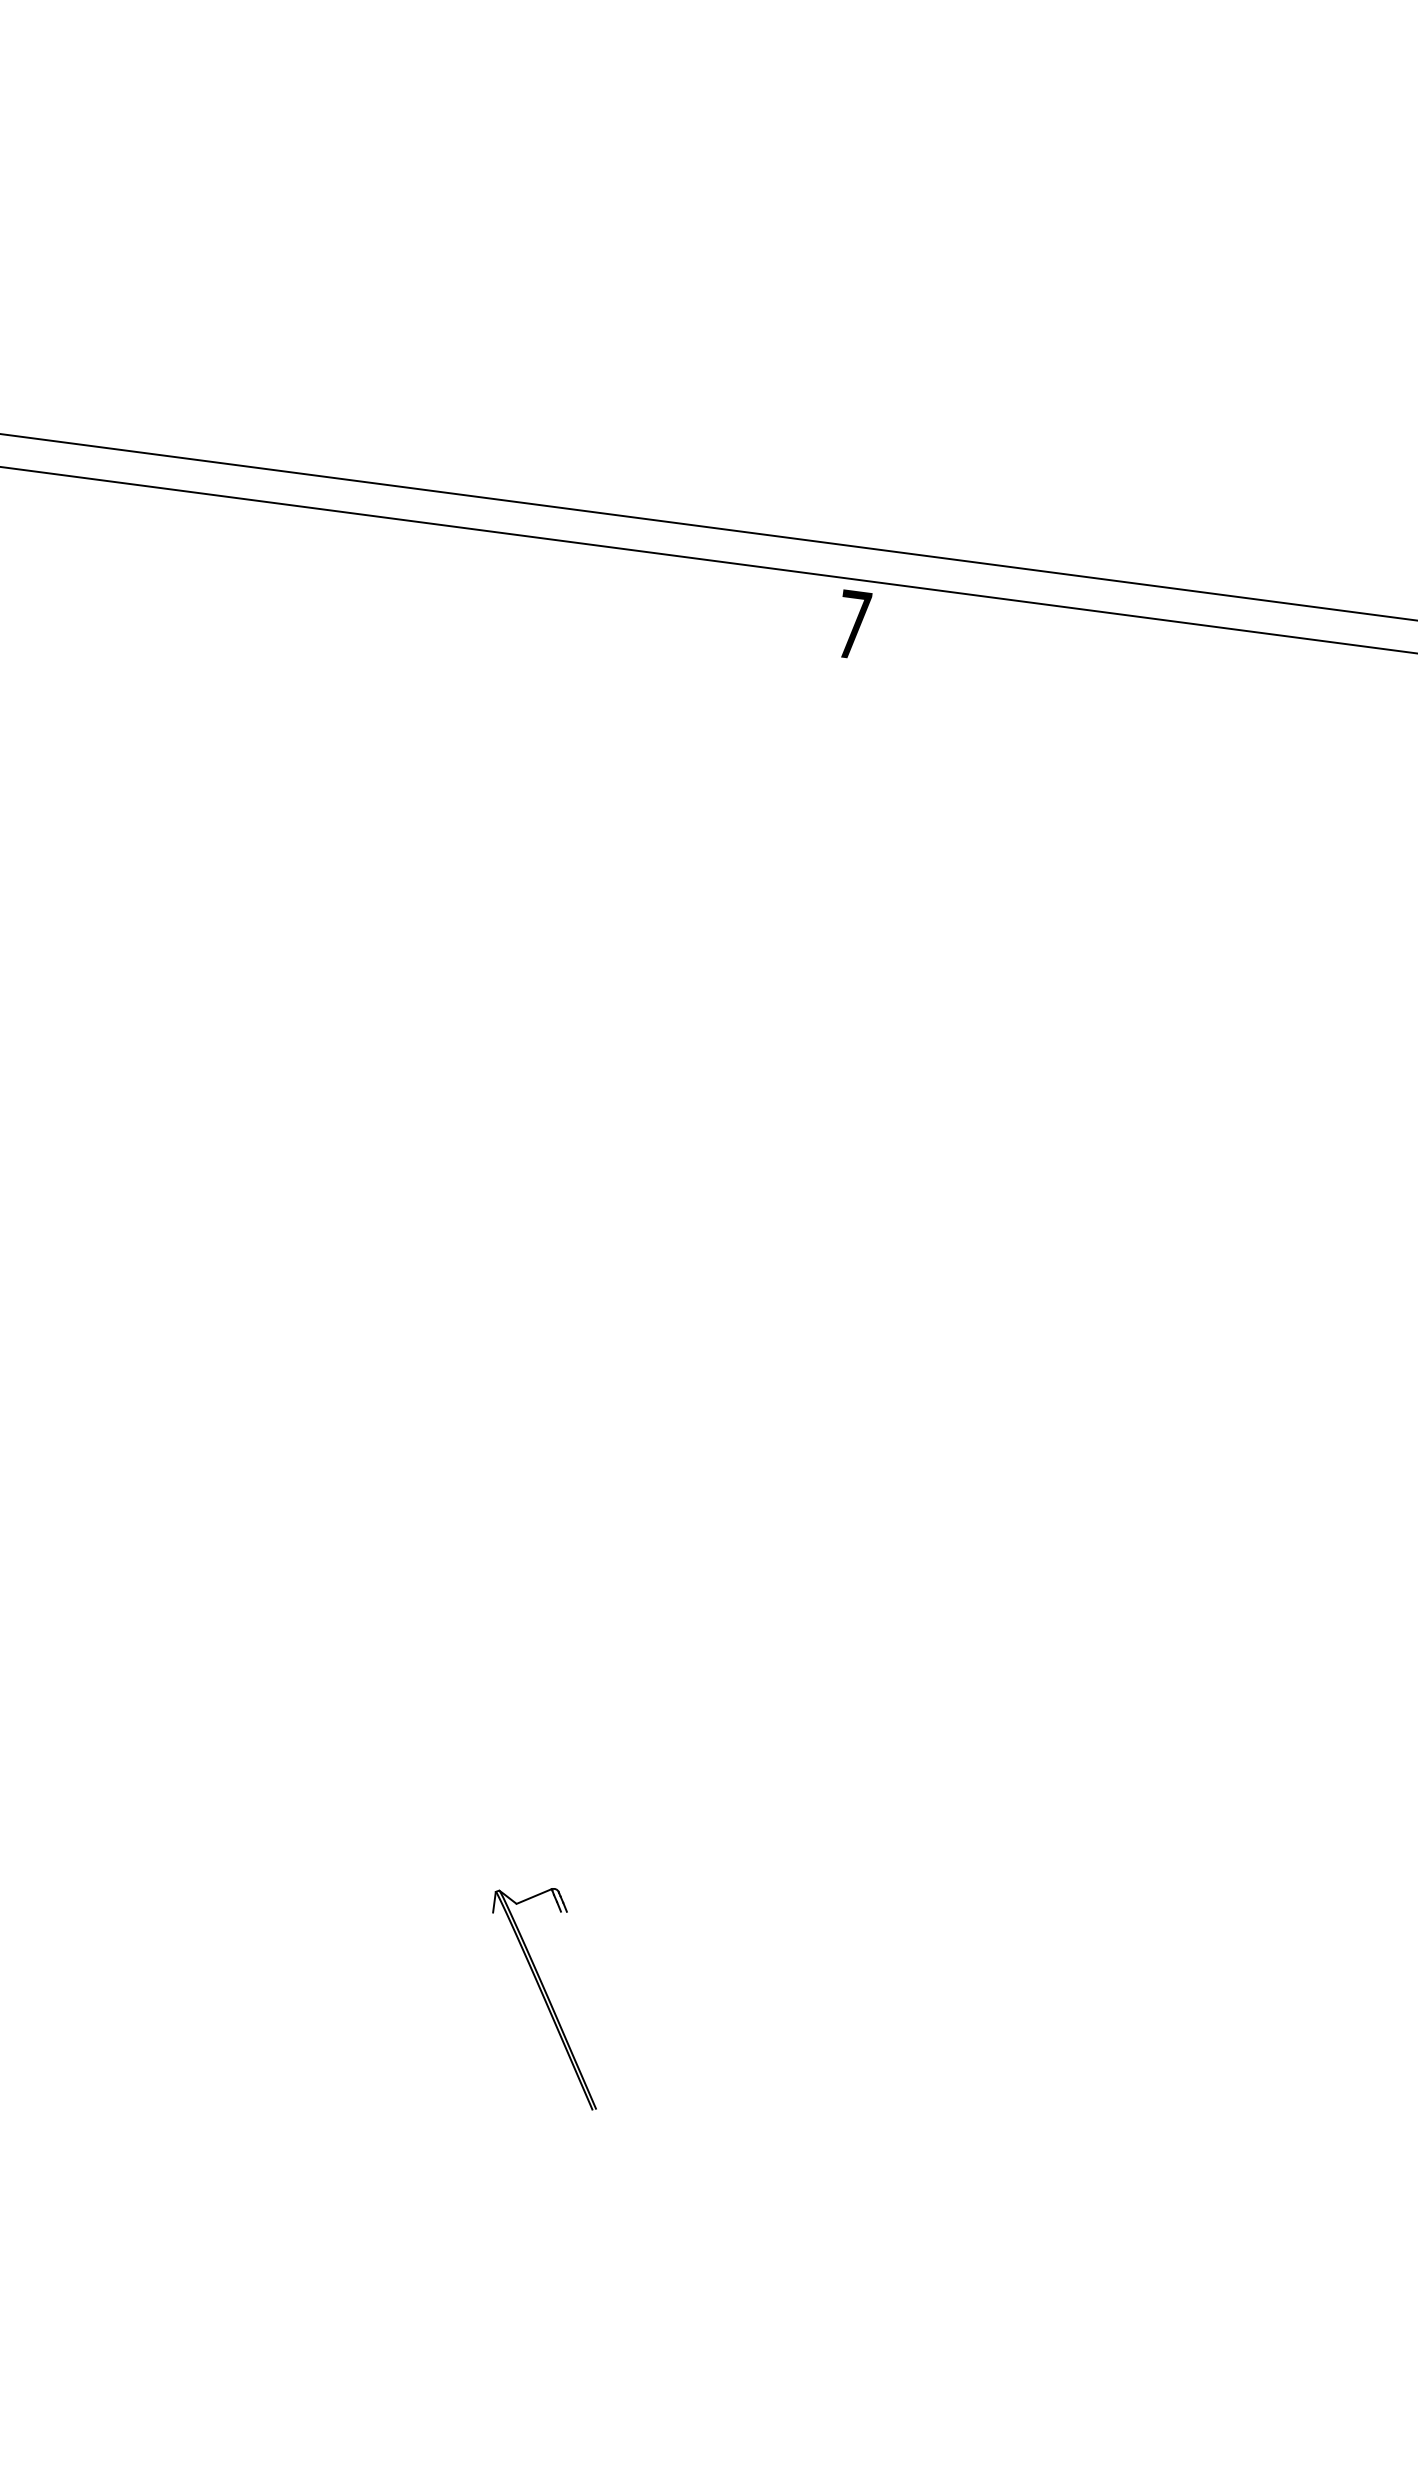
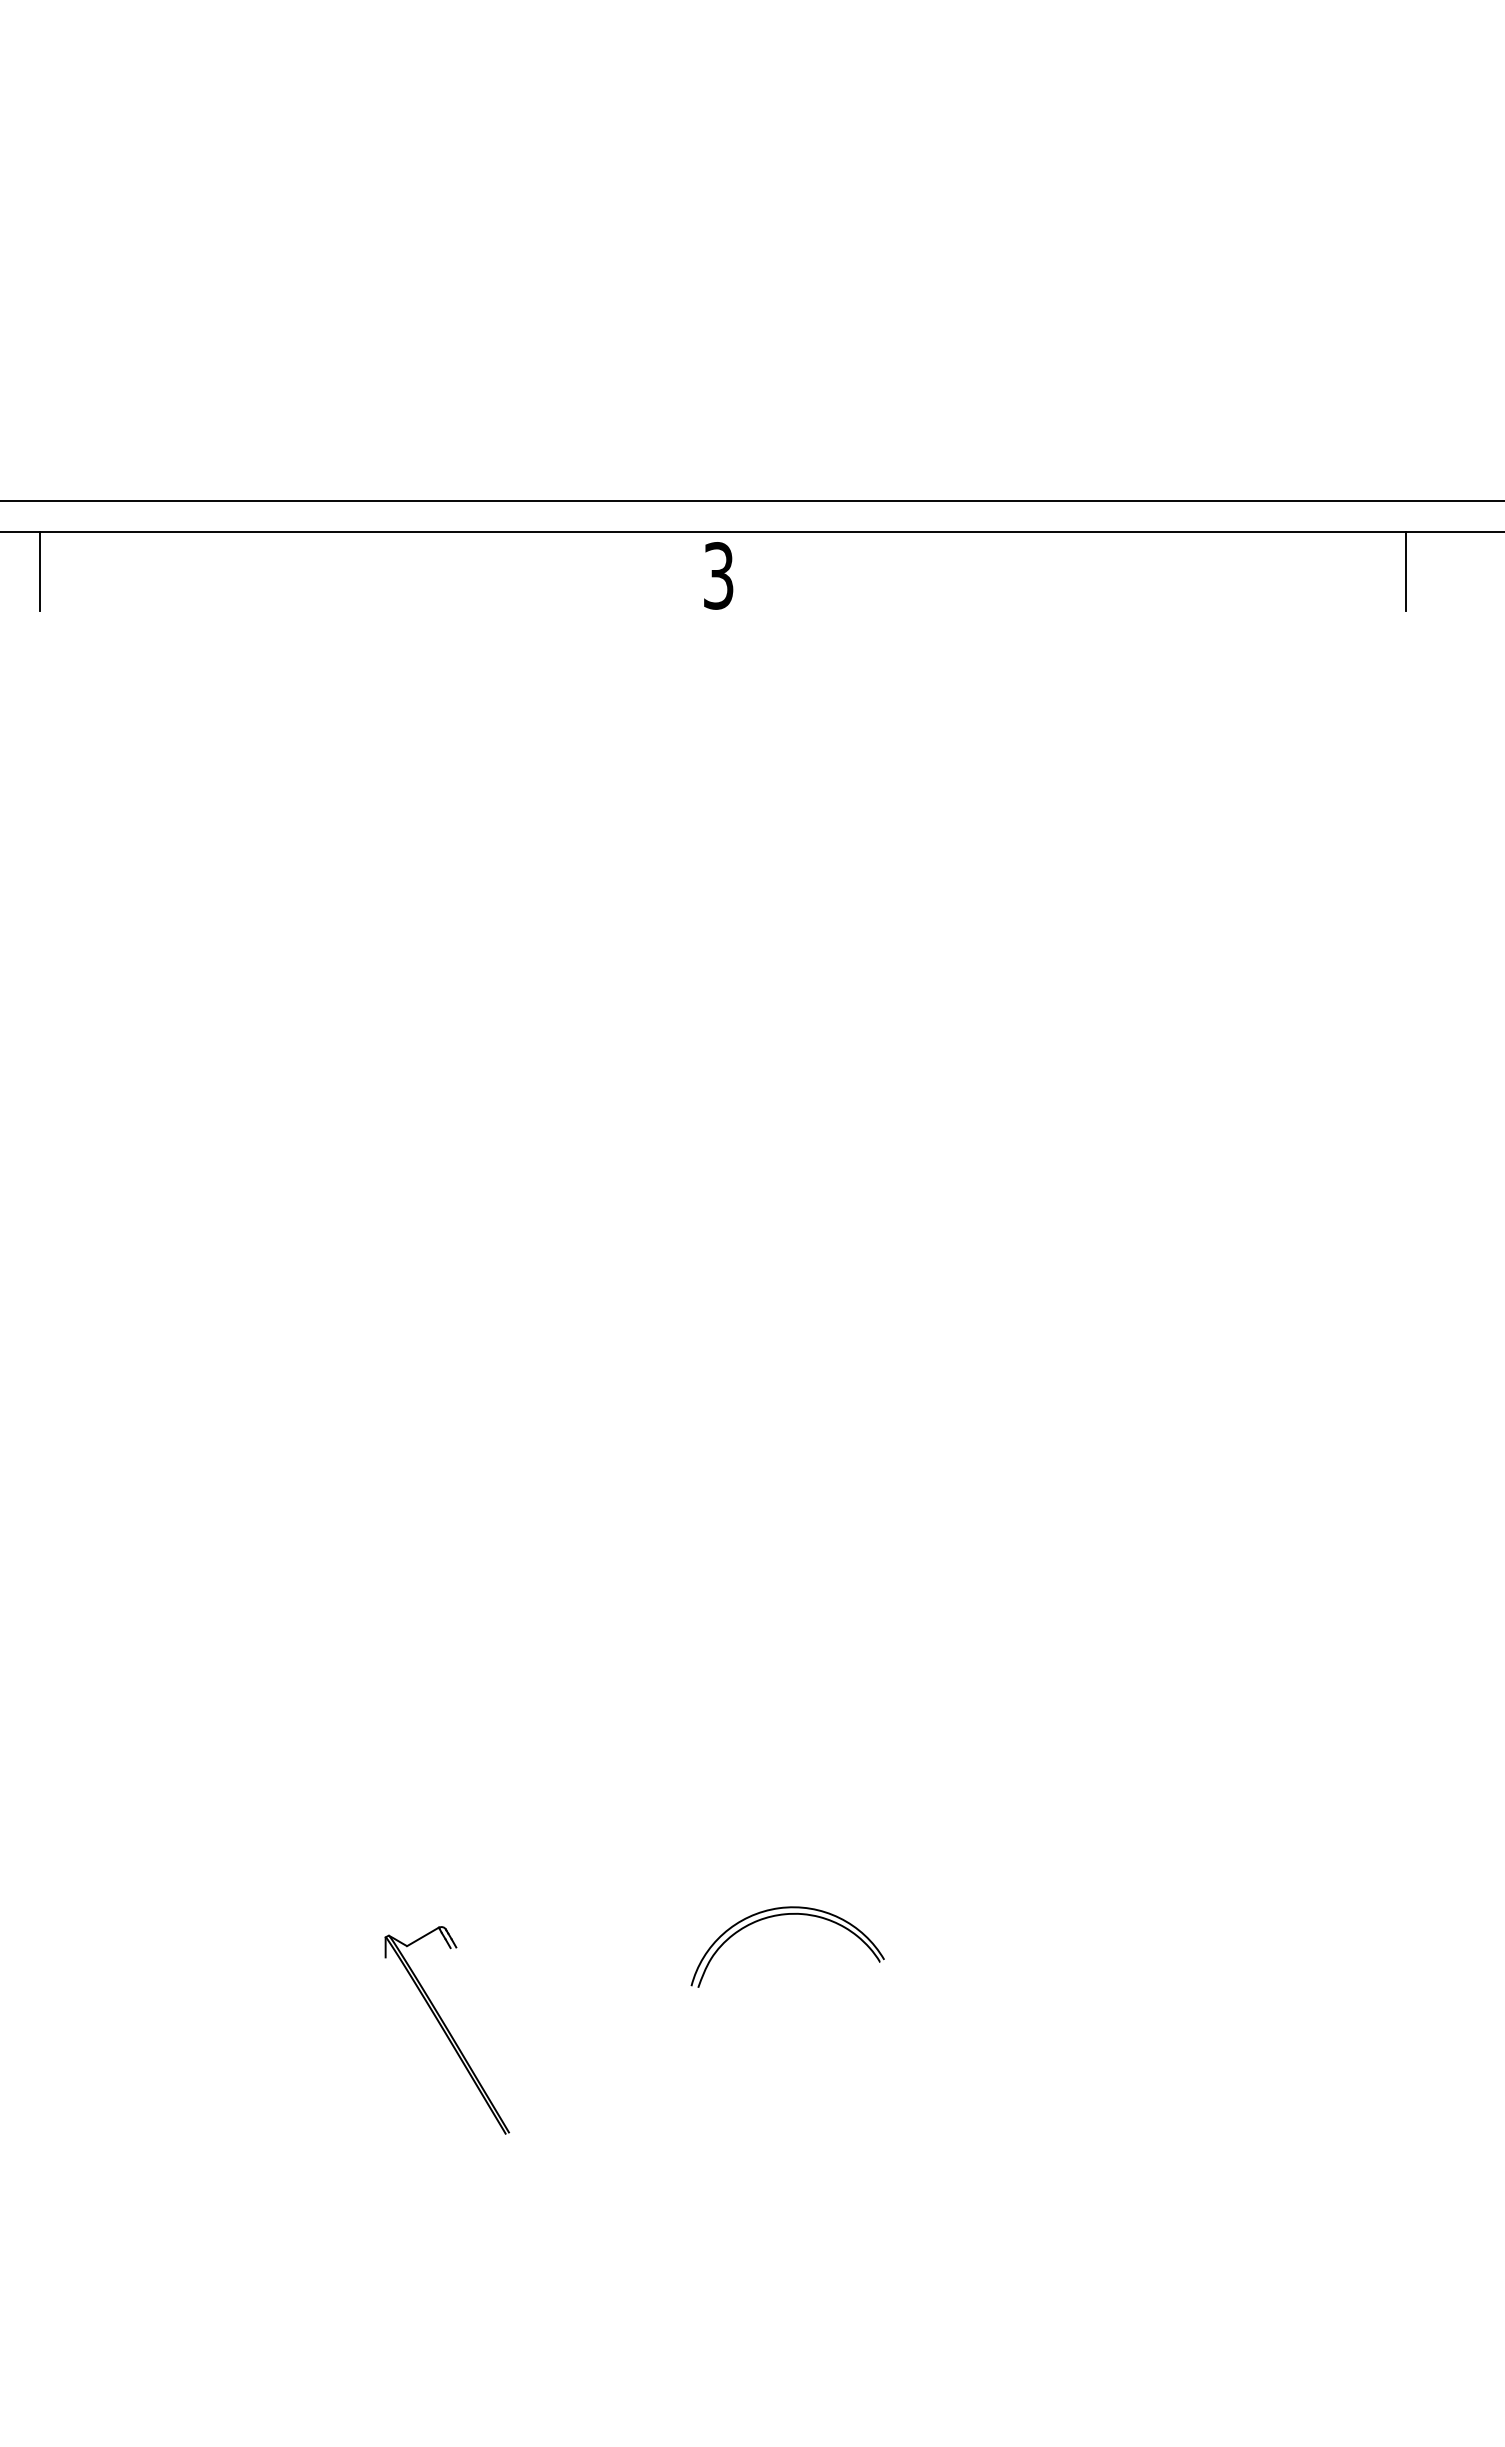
line: (157, 528) -> (39, 571), added
text: (853, 624) -> (718, 575), 7 -> 3
part: (545, 1995) -> (446, 2030), moved
part: (741, 2007) -> (785, 1915), added

